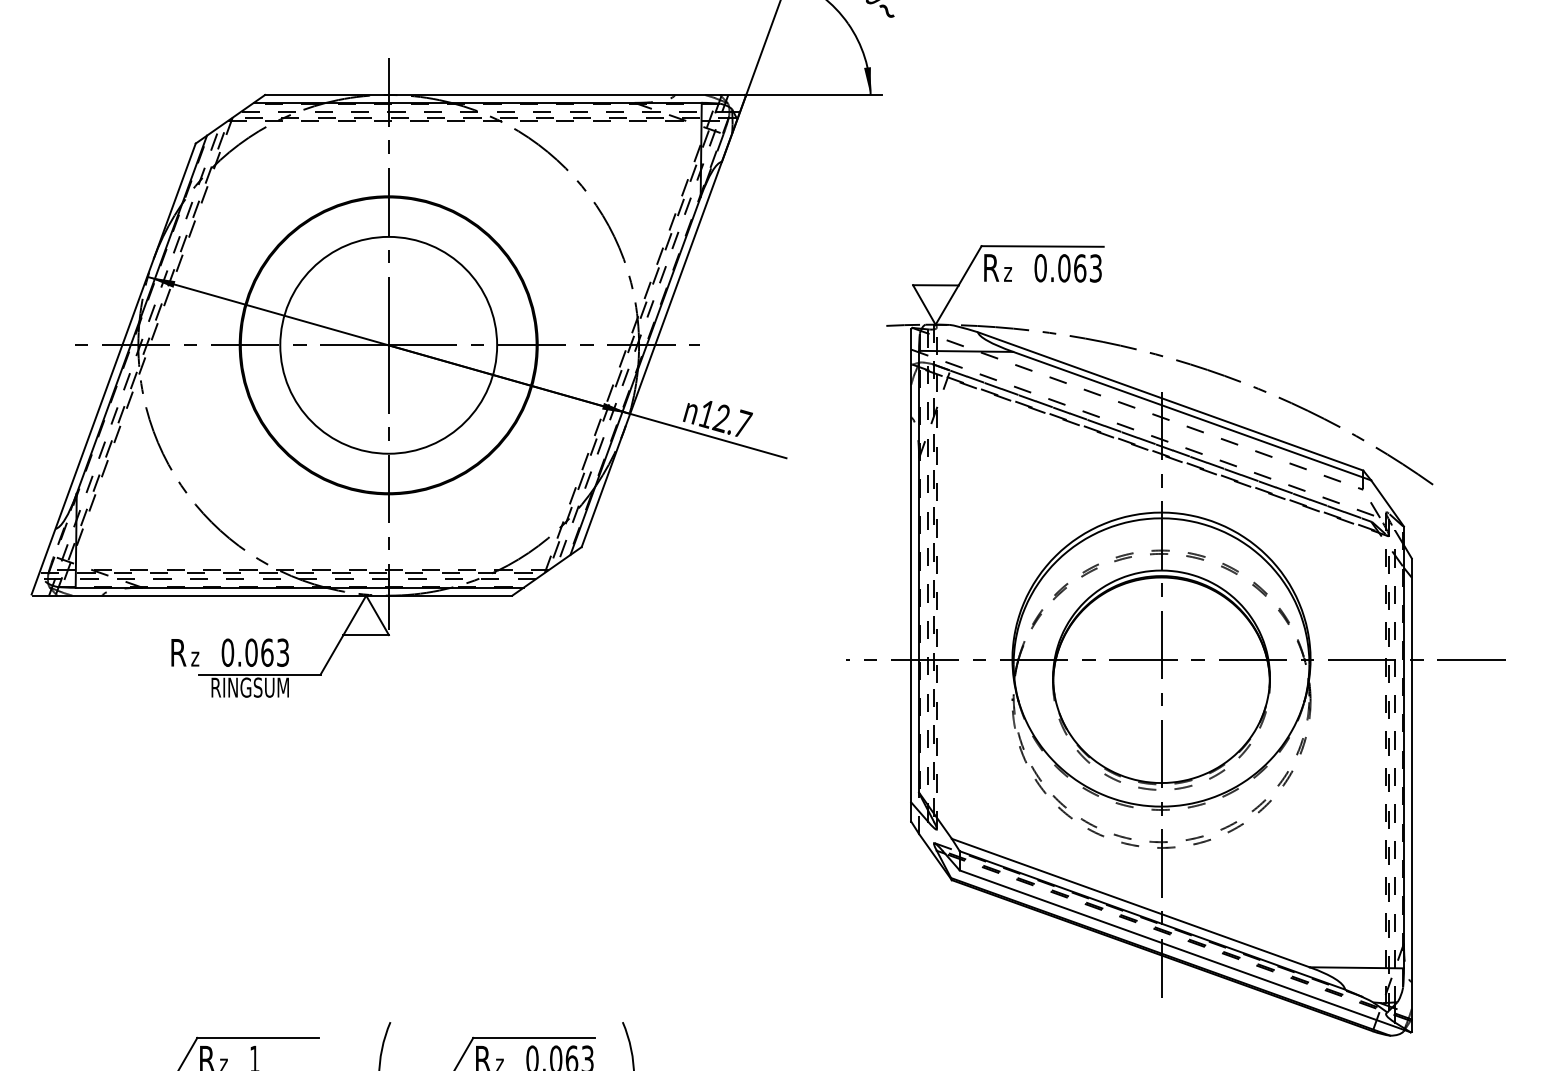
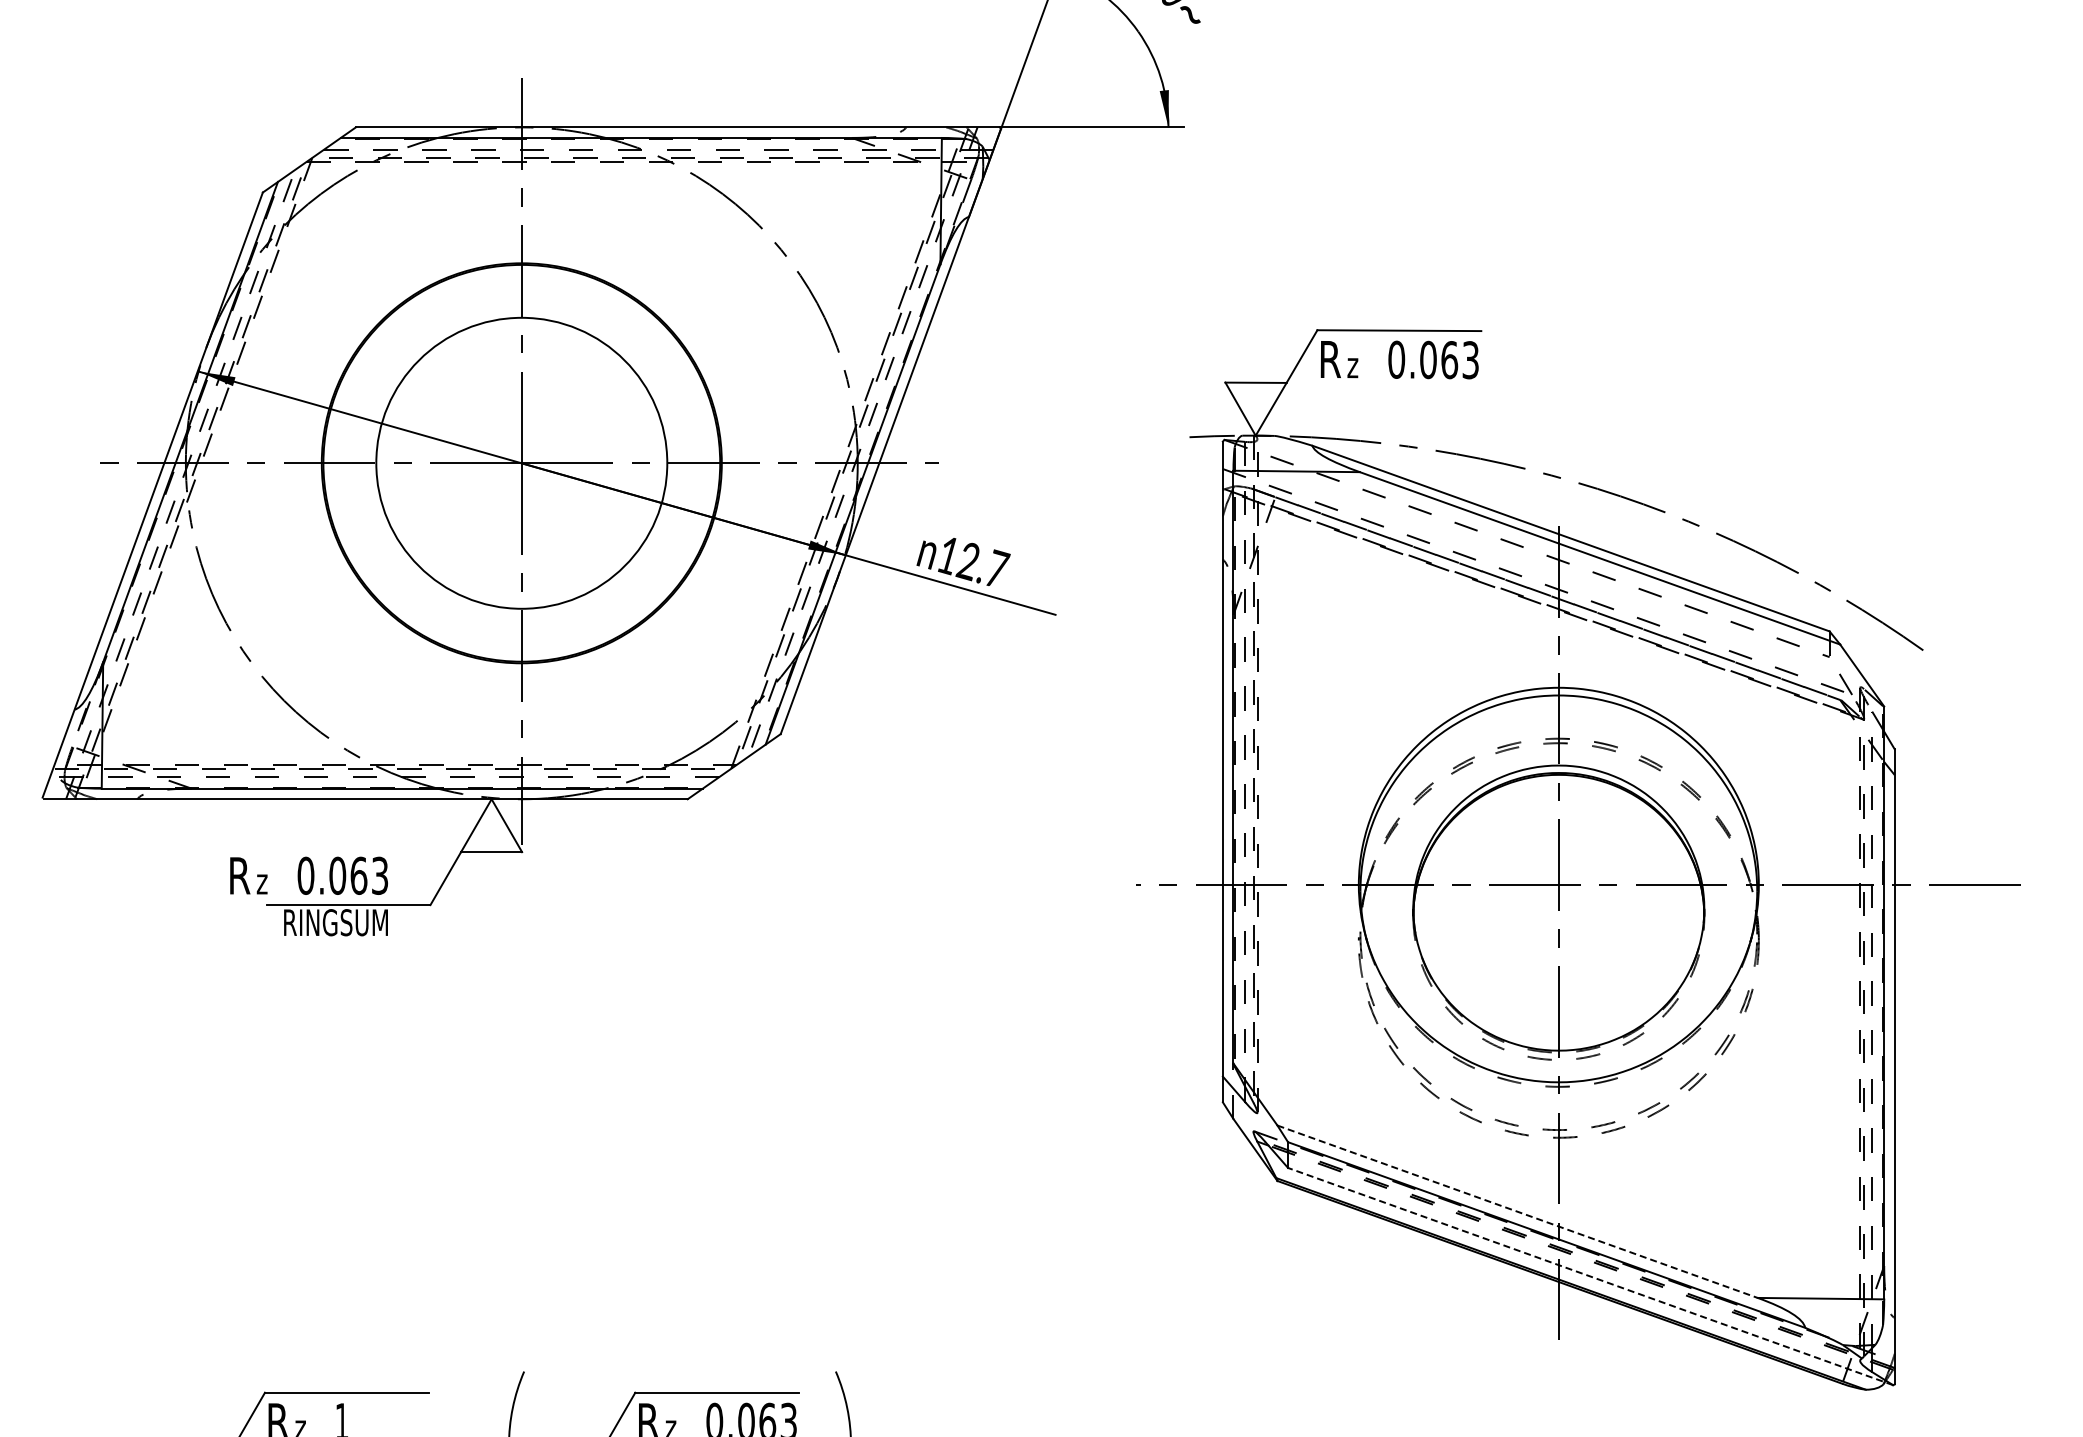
line: (1131, 902) -> (1518, 1211), solid -> dashed
line: (1185, 951) -> (1590, 1276), solid -> dashed

